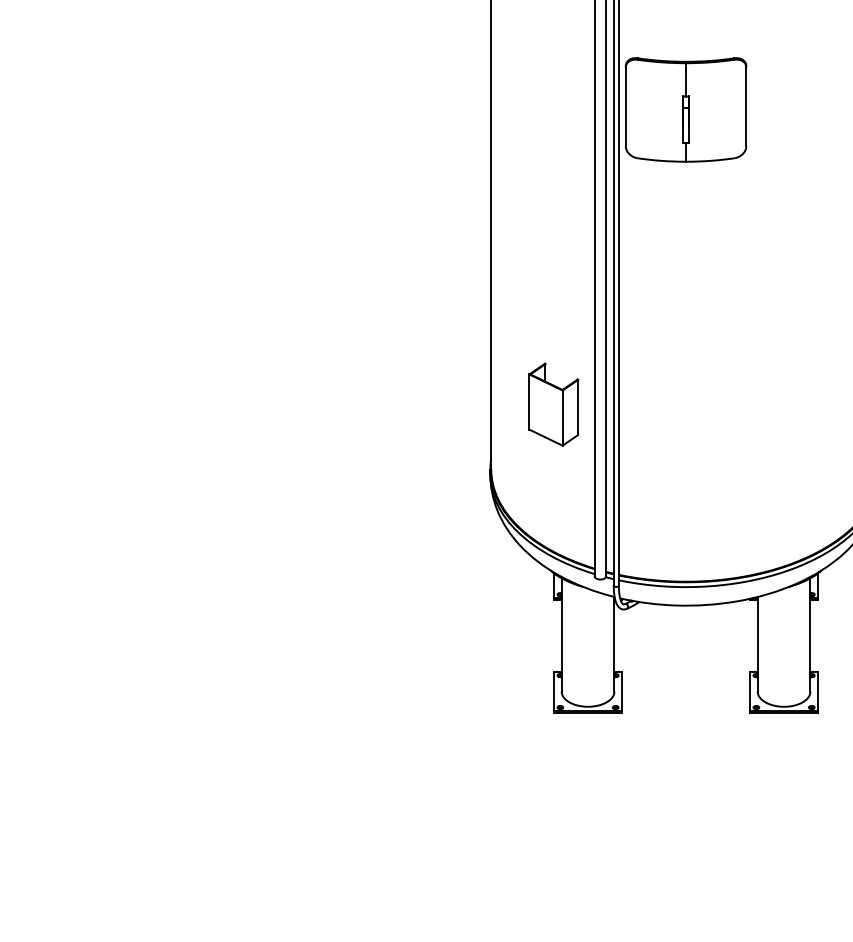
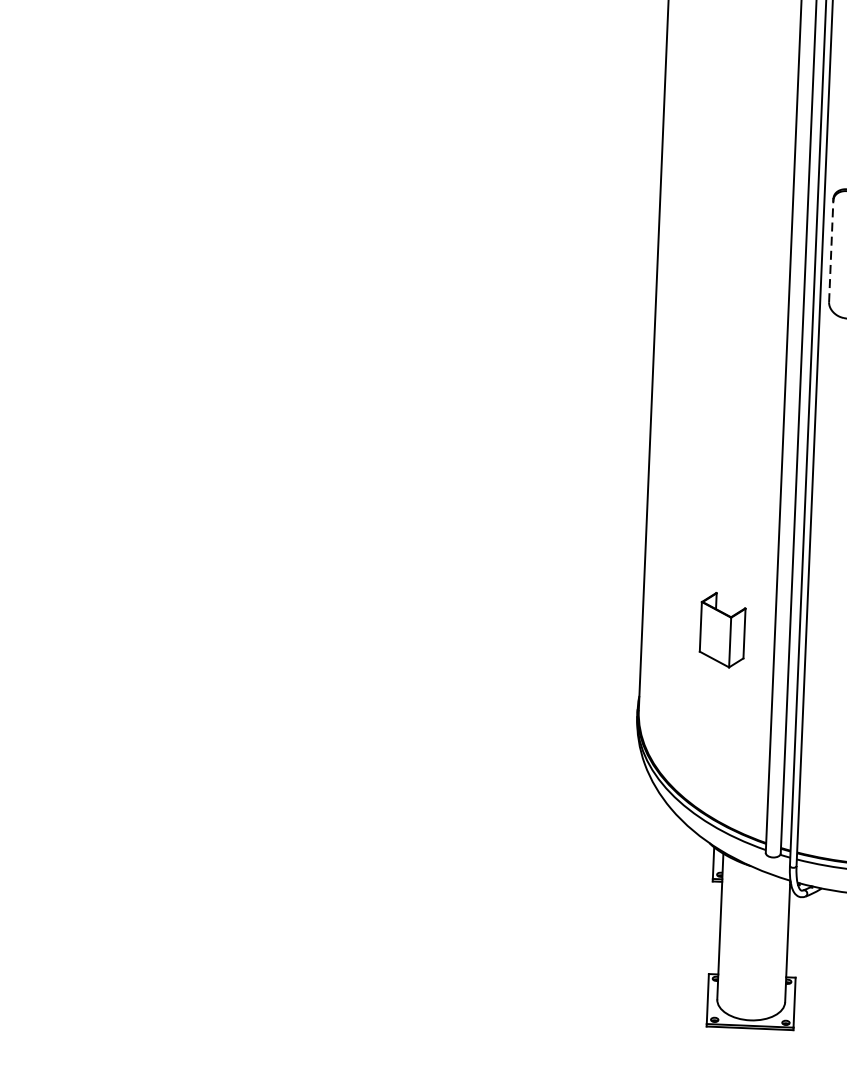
line: (625, 106) -> (830, 250), solid -> dashed
part: (553, 404) -> (722, 629), size x0.7

